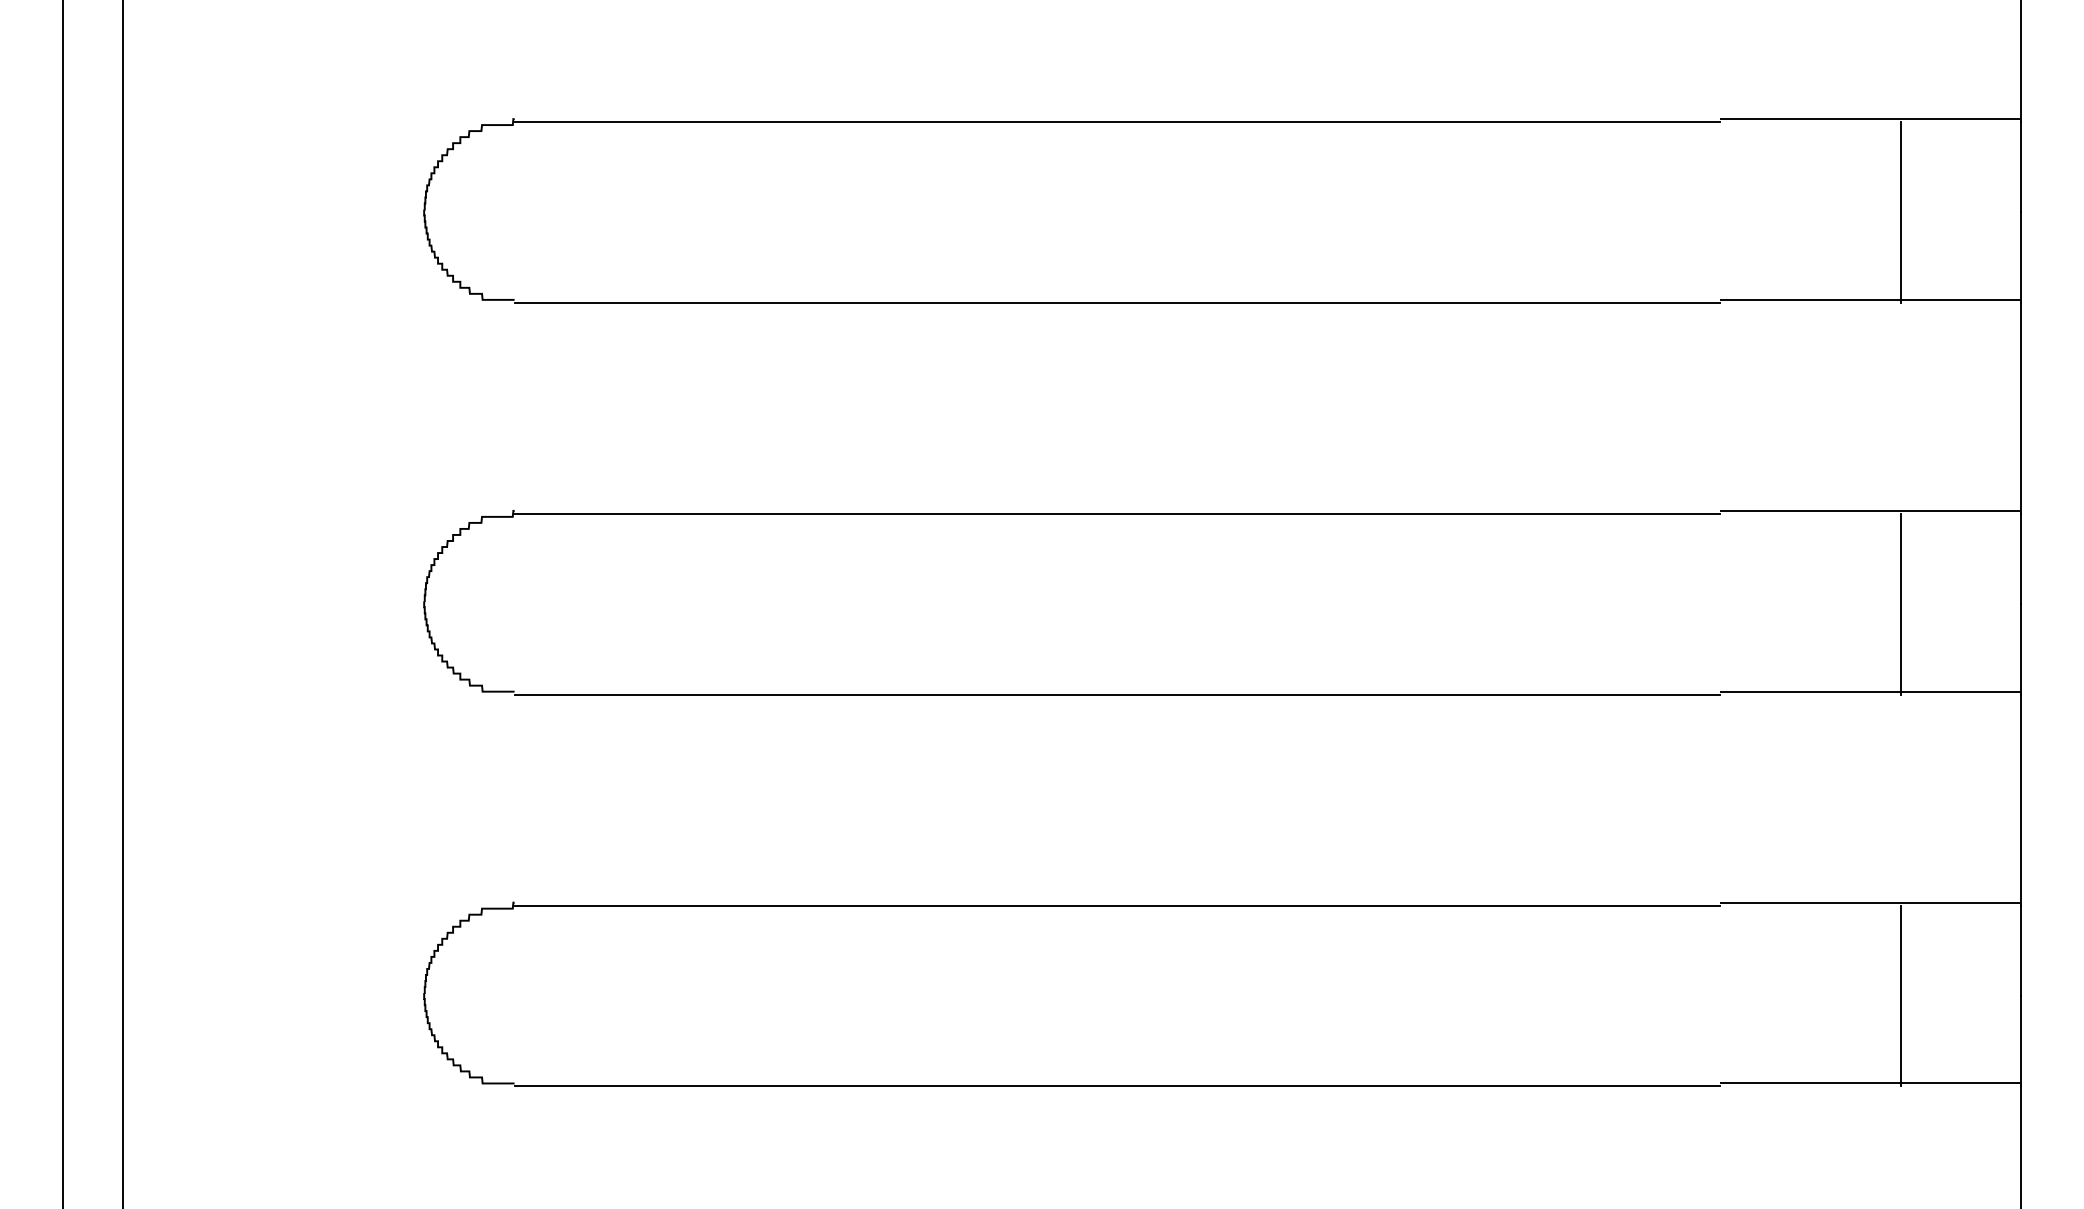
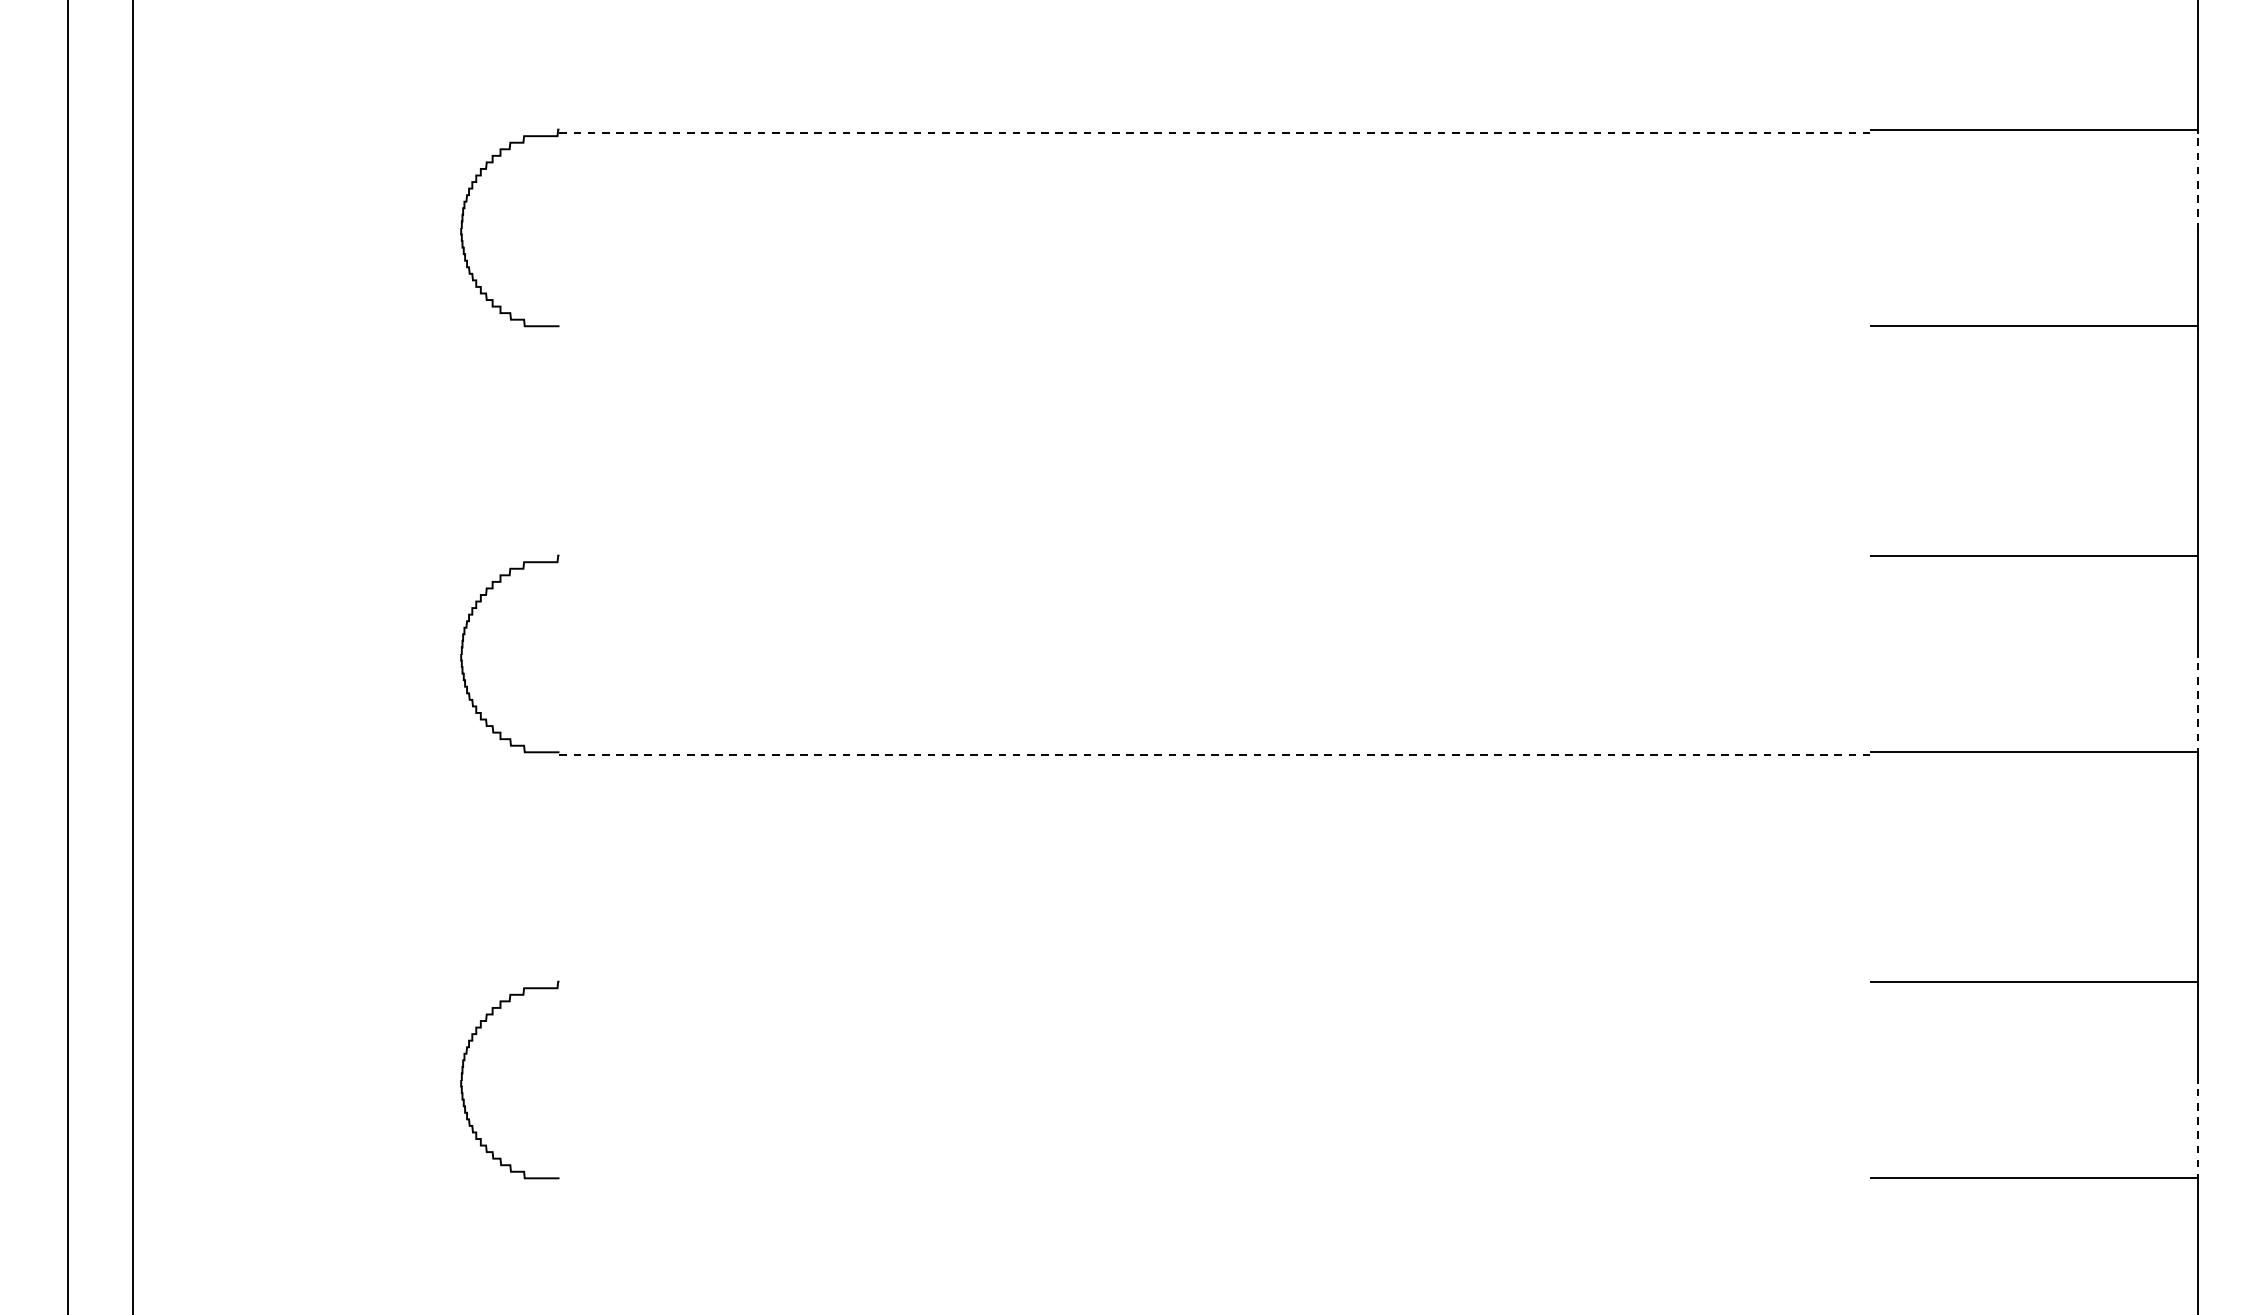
line: (1117, 121) -> (1215, 132), solid -> dashed
line: (2021, 166) -> (2198, 181), solid -> dashed
line: (1900, 211) -> (2066, 230), removed
line: (1117, 302) -> (1215, 329), removed
line: (1117, 513) -> (1215, 558), removed
line: (1900, 603) -> (2066, 656), removed
line: (2021, 648) -> (2198, 705), solid -> dashed
line: (1117, 694) -> (1215, 755), solid -> dashed
line: (1117, 905) -> (1215, 984), removed
line: (1900, 995) -> (2066, 1082), removed
line: (2021, 1040) -> (2198, 1131), solid -> dashed
line: (1117, 1086) -> (1215, 1181), removed

